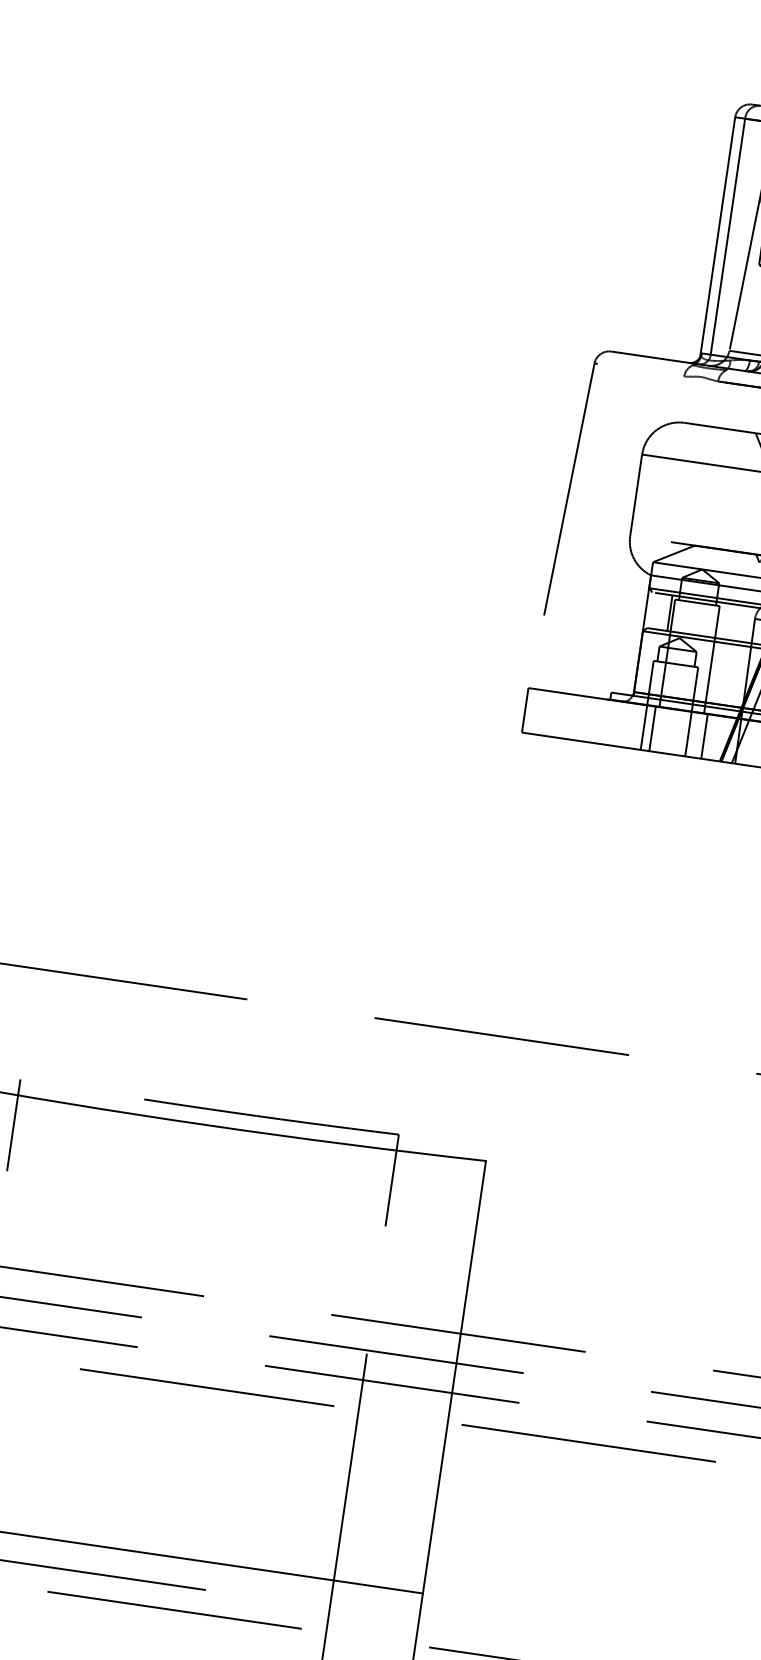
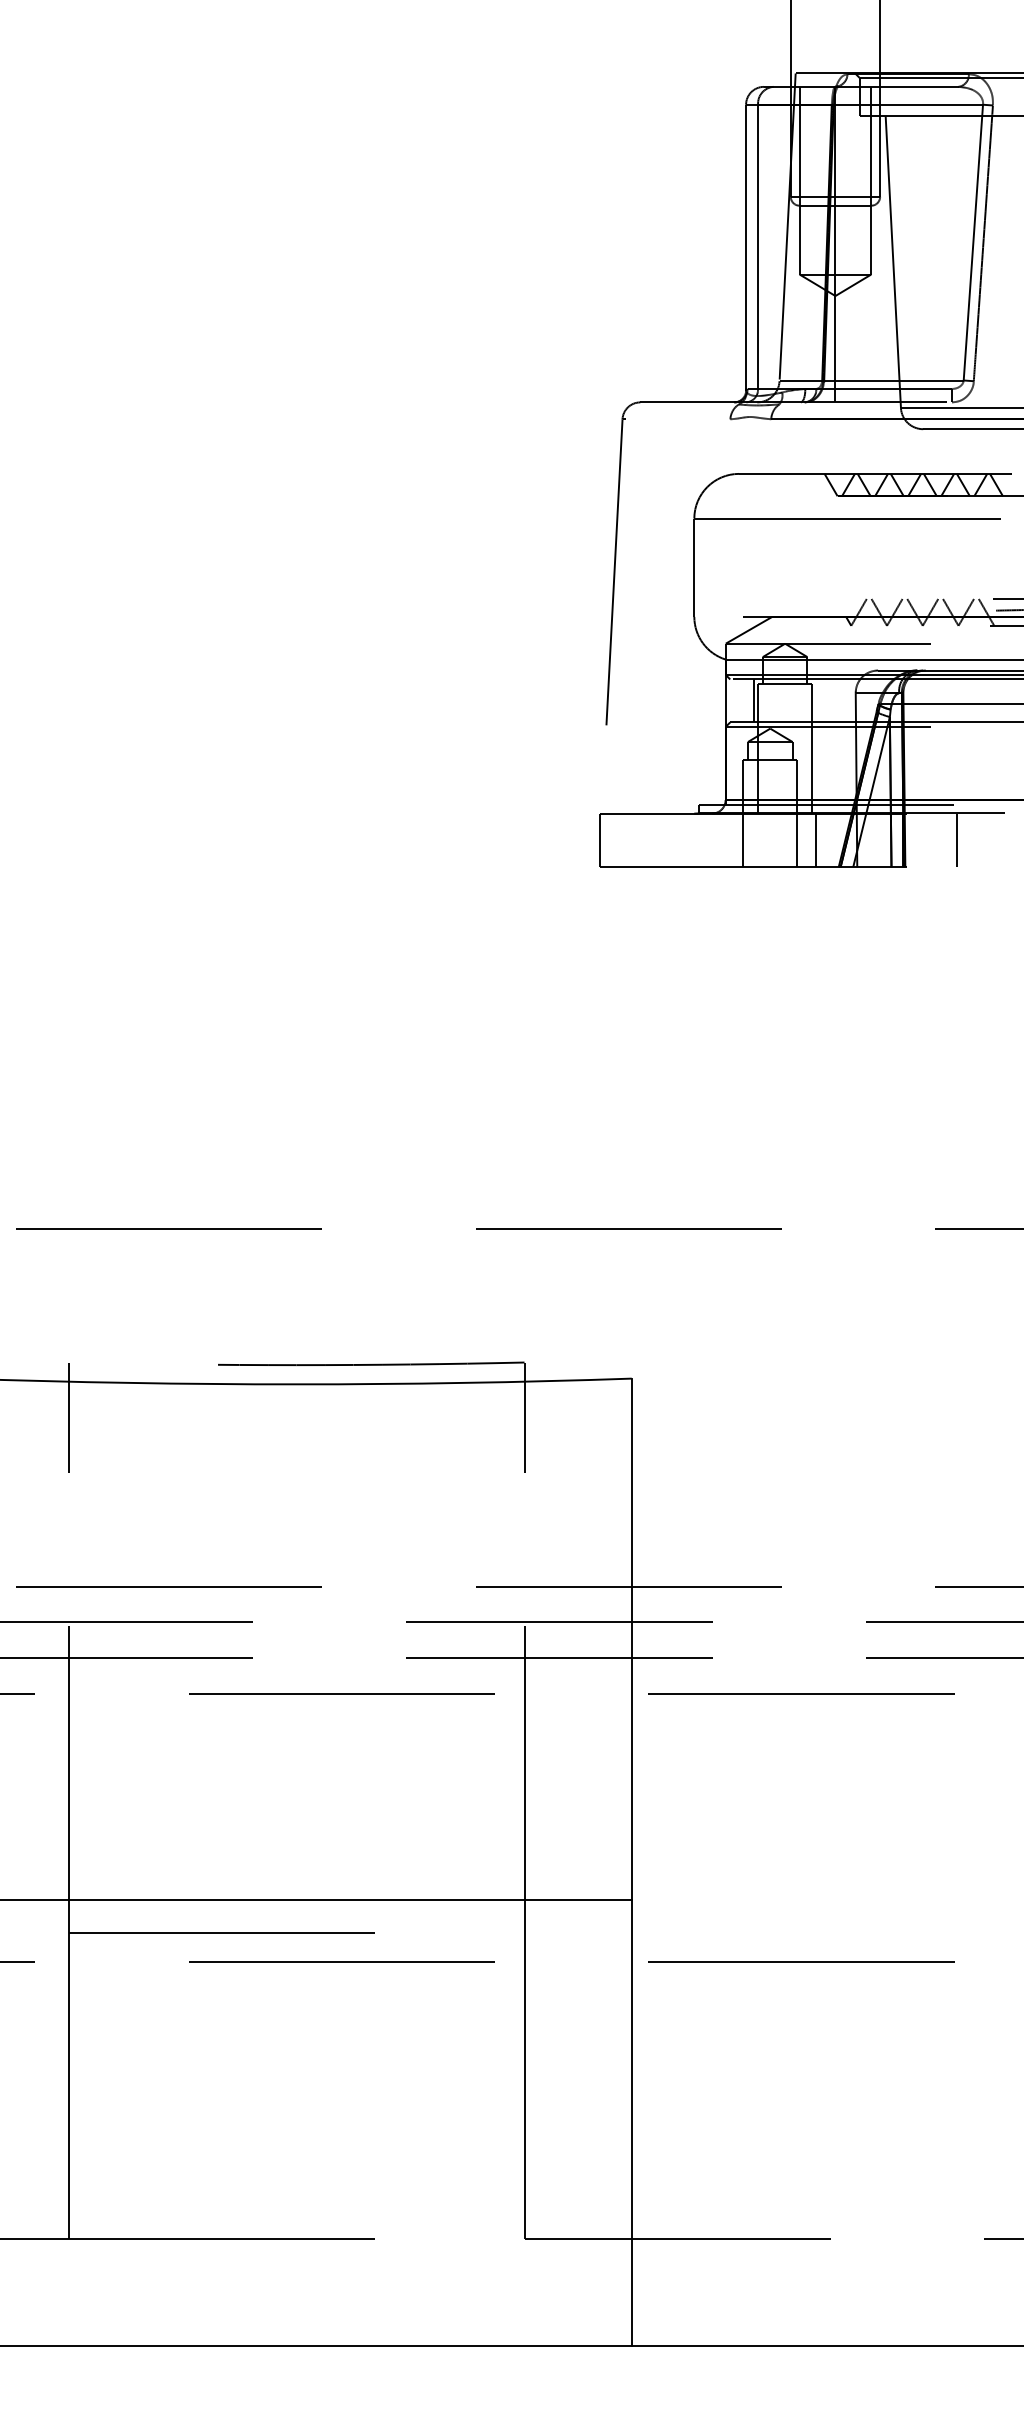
line: (652, 728) -> (753, 840), removed

